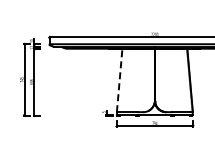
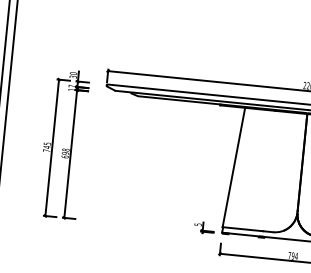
line: (119, 80) -> (233, 167), dashed -> solid

